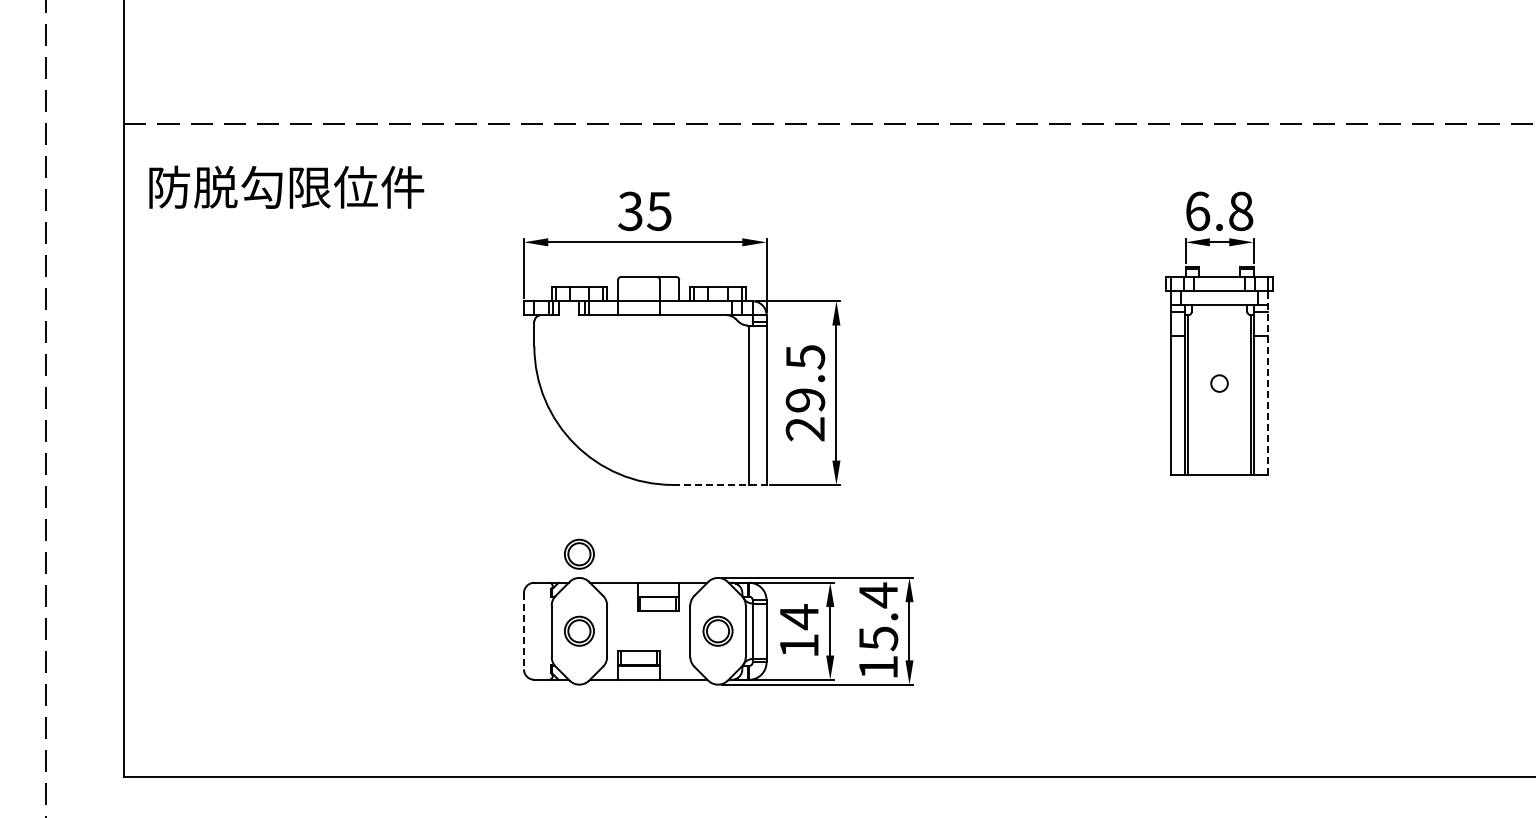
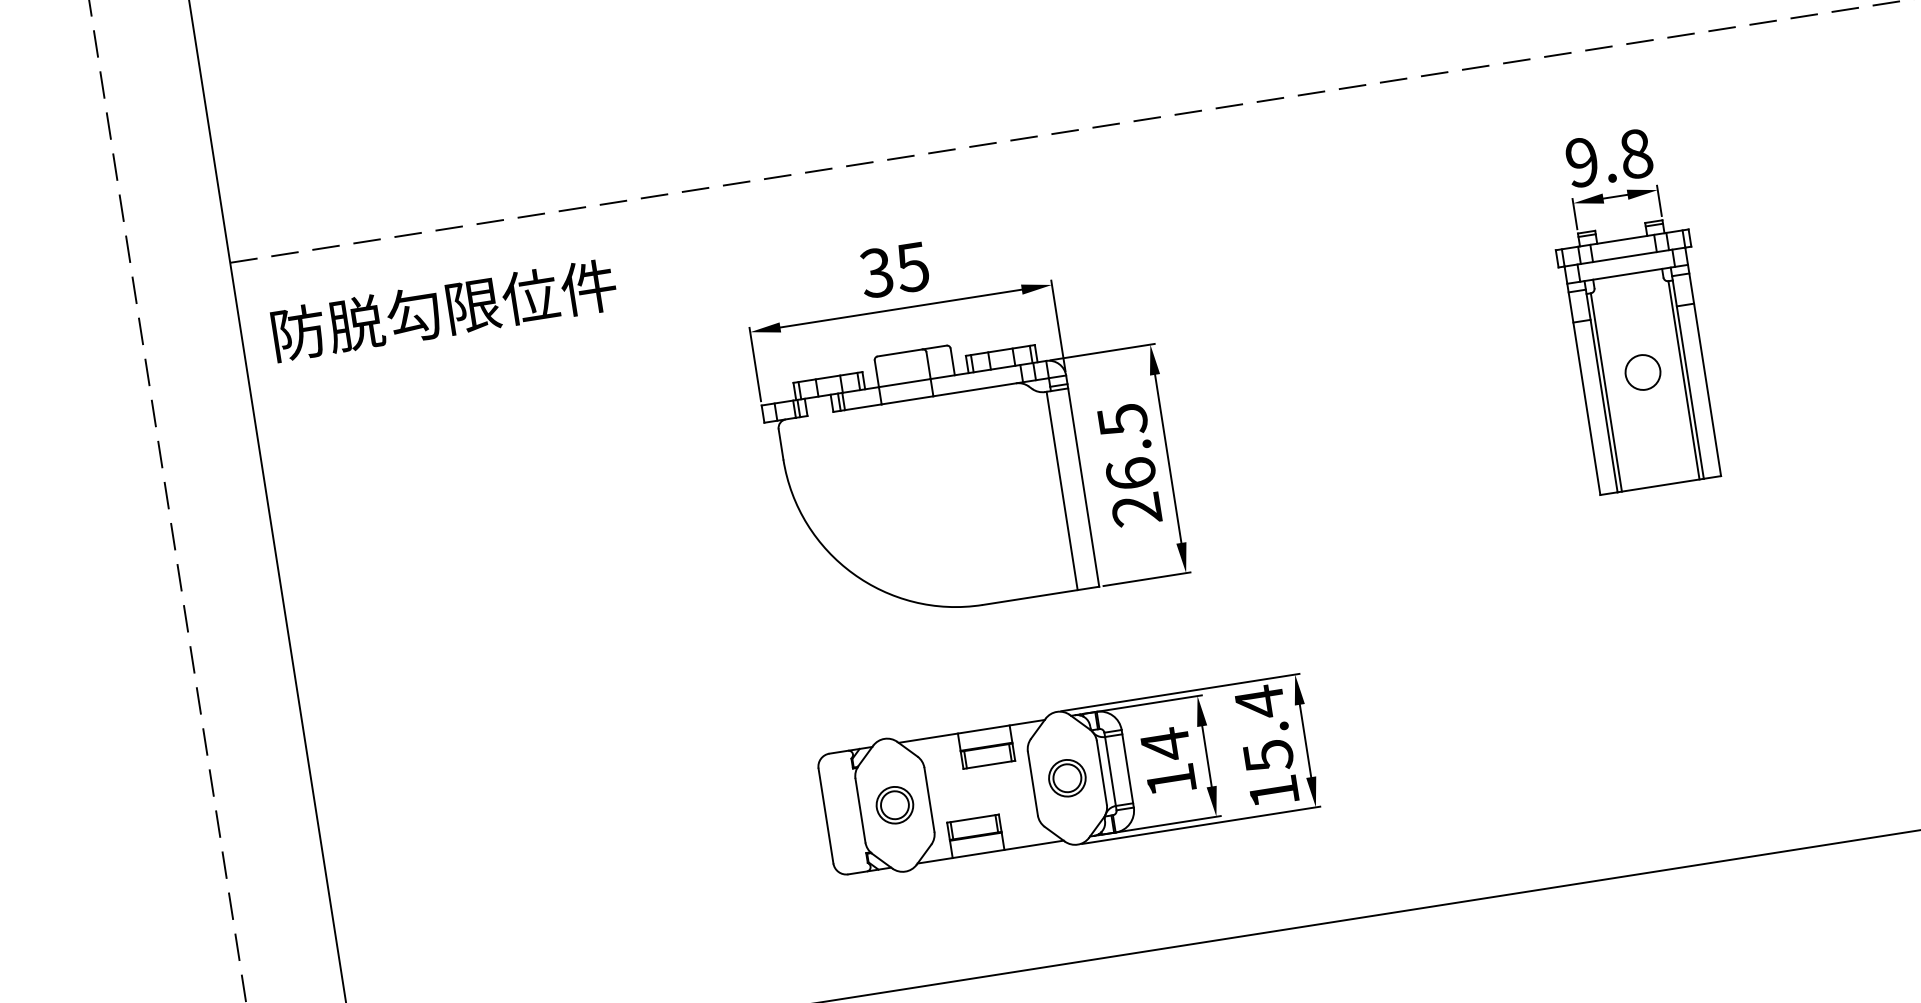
text: (1197, 211) -> (1582, 162), 6.8 -> 9.8
line: (1268, 382) -> (1703, 361), dashed -> solid
circle: (1219, 383) -> (1642, 372), size x1.67
text: (805, 400) -> (1131, 474), 29.5 -> 26.5
line: (719, 484) -> (1040, 595), dashed -> solid
part: (579, 553) -> (879, 708), removed
line: (523, 631) -> (825, 816), dashed -> solid

